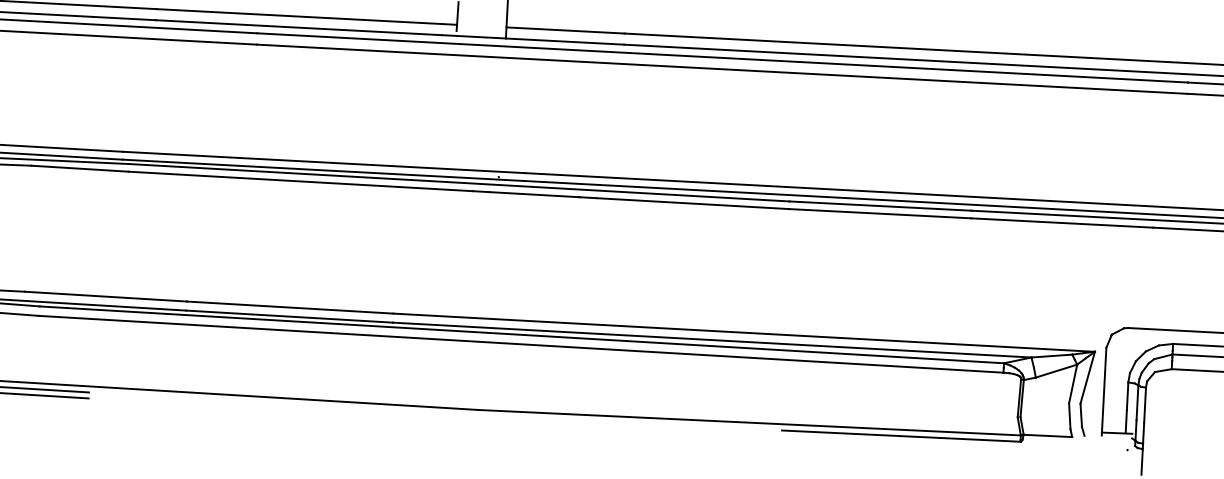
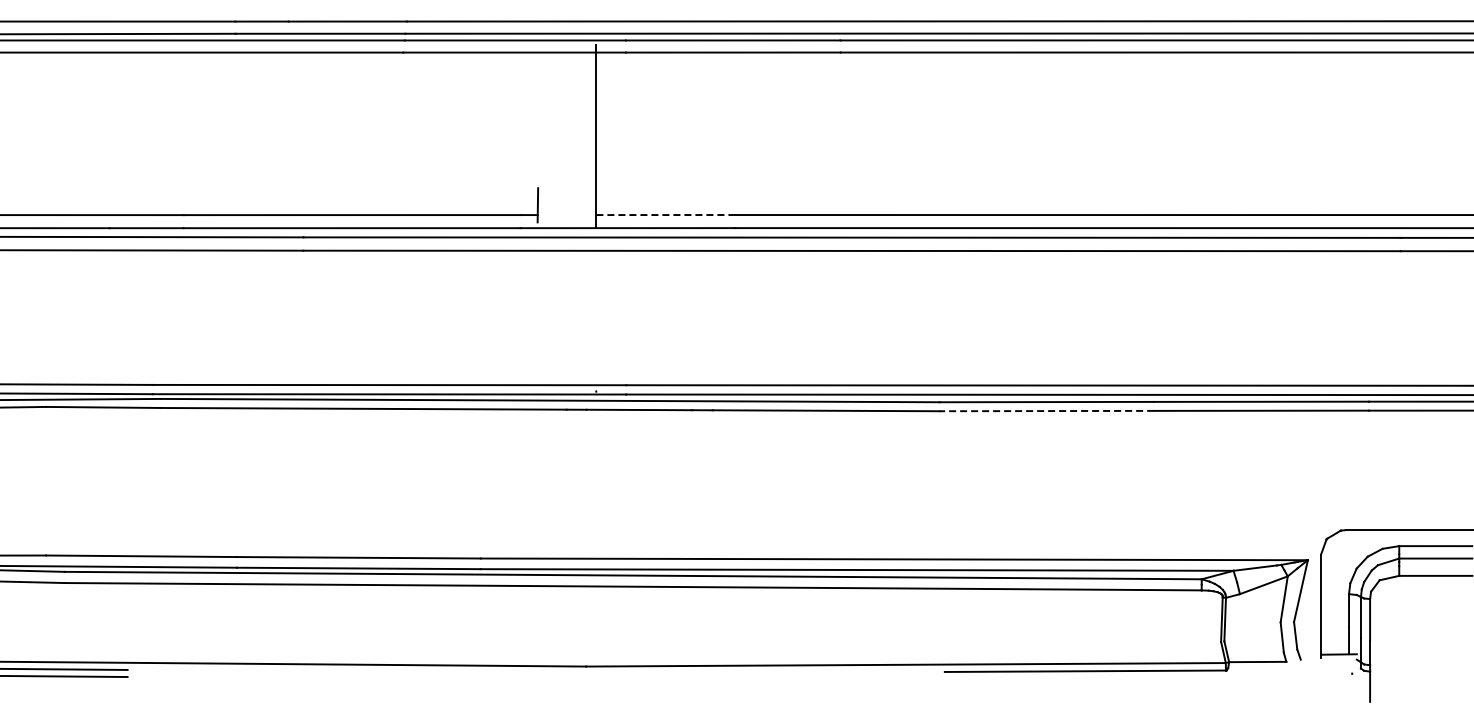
line: (565, 30) -> (665, 215), solid -> dashed
line: (879, 214) -> (1046, 411), solid -> dashed

